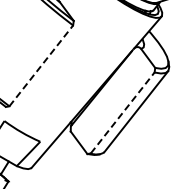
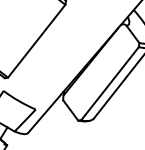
line: (41, 65) -> (36, 40), dashed -> solid
line: (123, 112) -> (110, 83), dashed -> solid

